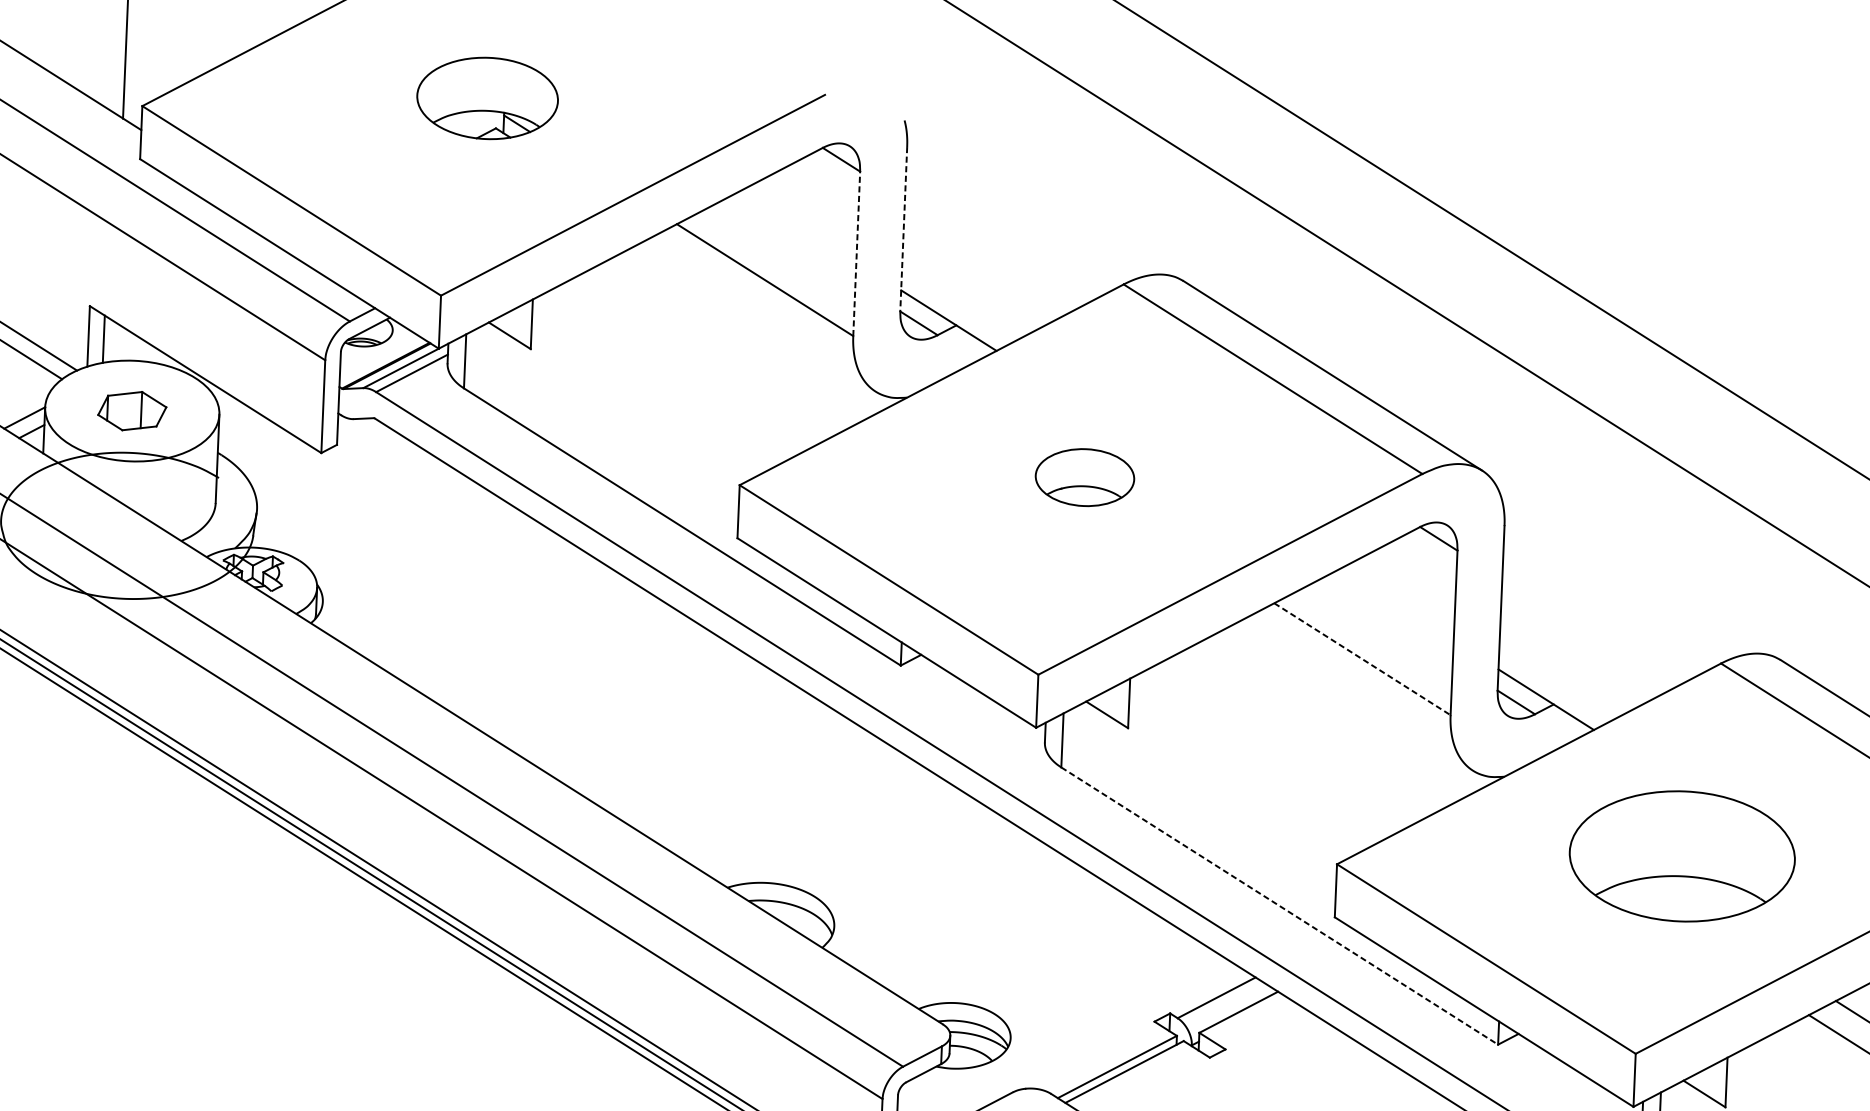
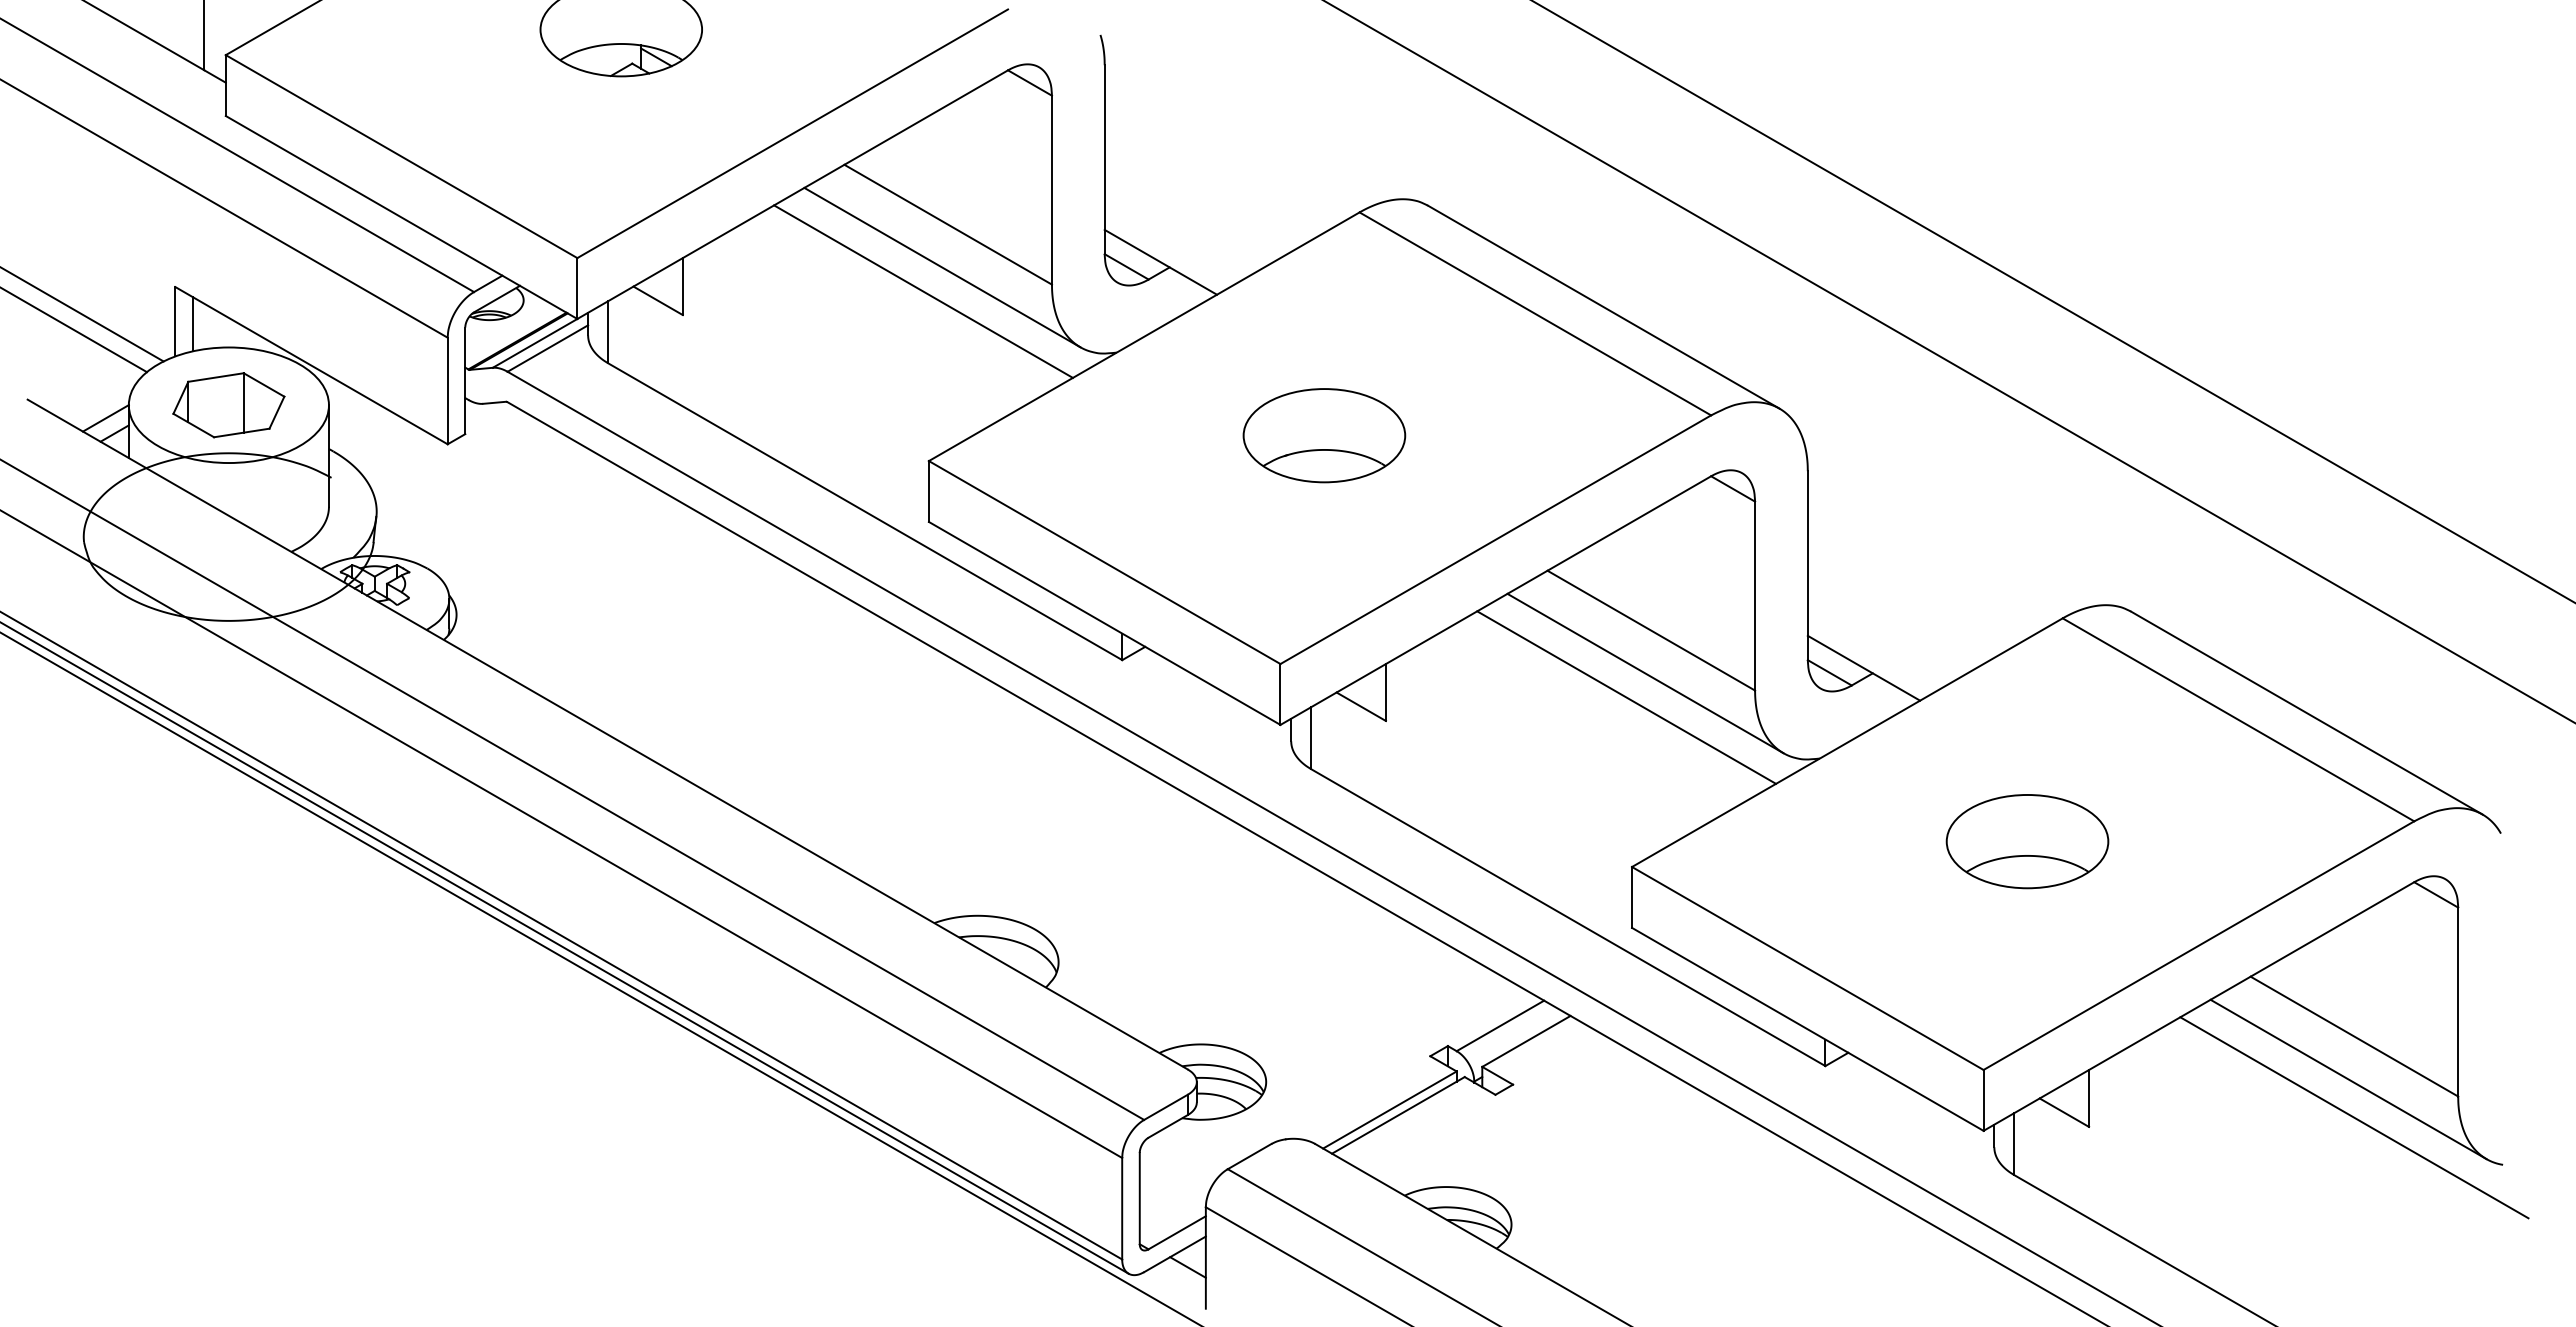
line: (903, 229) -> (1104, 160), dashed -> solid
line: (856, 253) -> (1051, 189), dashed -> solid
line: (758, 317) -> (942, 267), added
line: (741, 337) -> (923, 291), added
part: (131, 411) -> (228, 405), size x1.43
part: (1085, 477) -> (1324, 435), size x1.43
line: (1362, 659) -> (1651, 630), dashed -> solid
line: (1355, 696) -> (1645, 673), added
line: (1338, 716) -> (1626, 697), added
part: (1682, 856) -> (2027, 841), size x0.62
line: (1279, 905) -> (1568, 917), dashed -> solid

